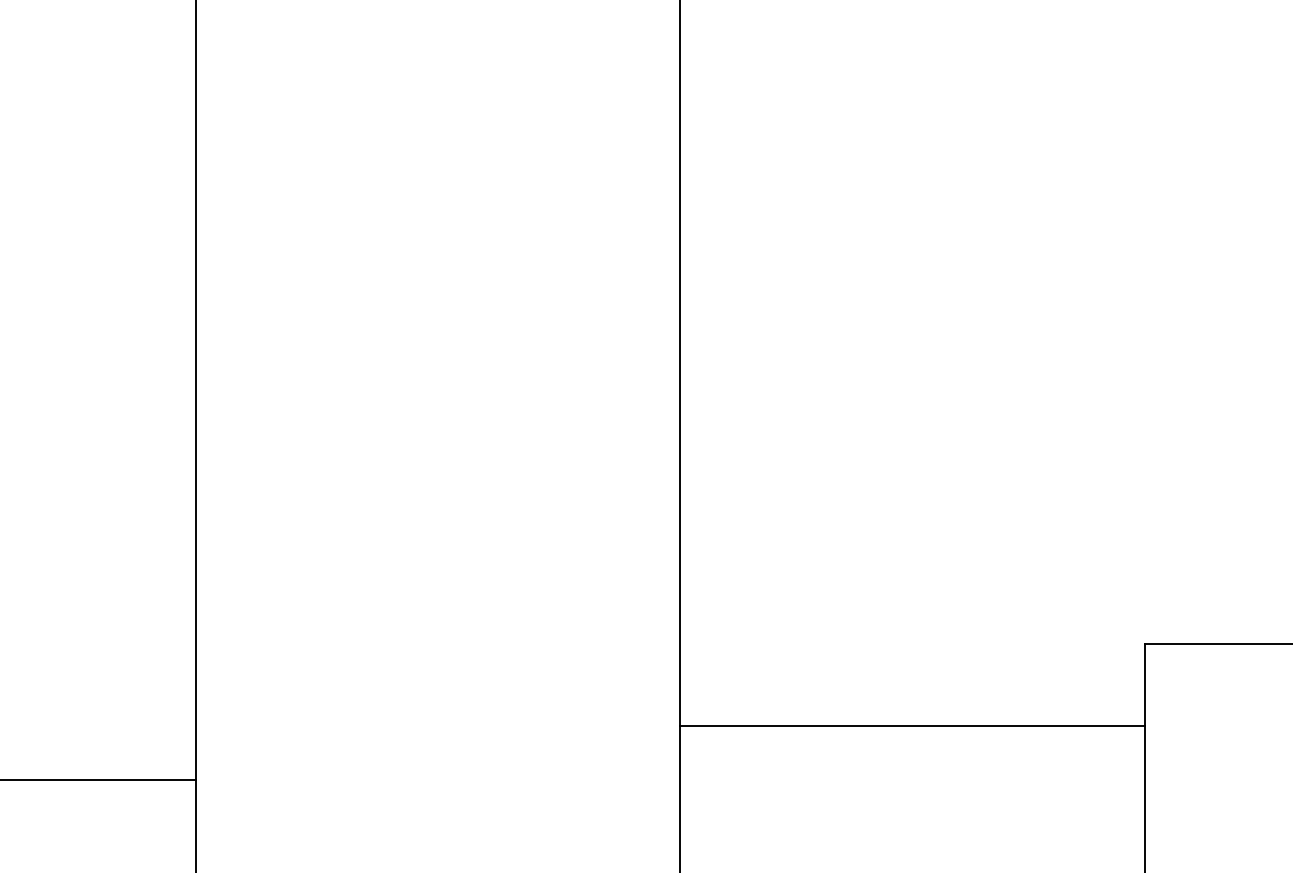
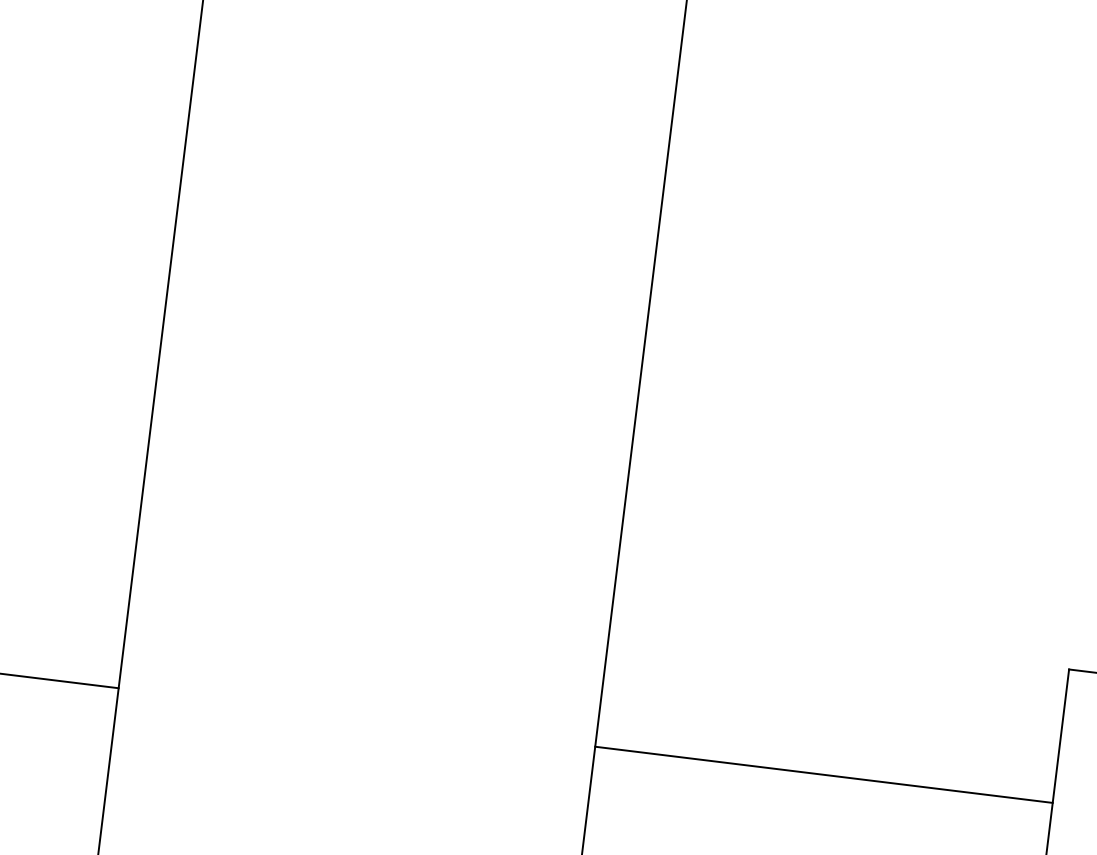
line: (911, 725) -> (823, 774), moved

